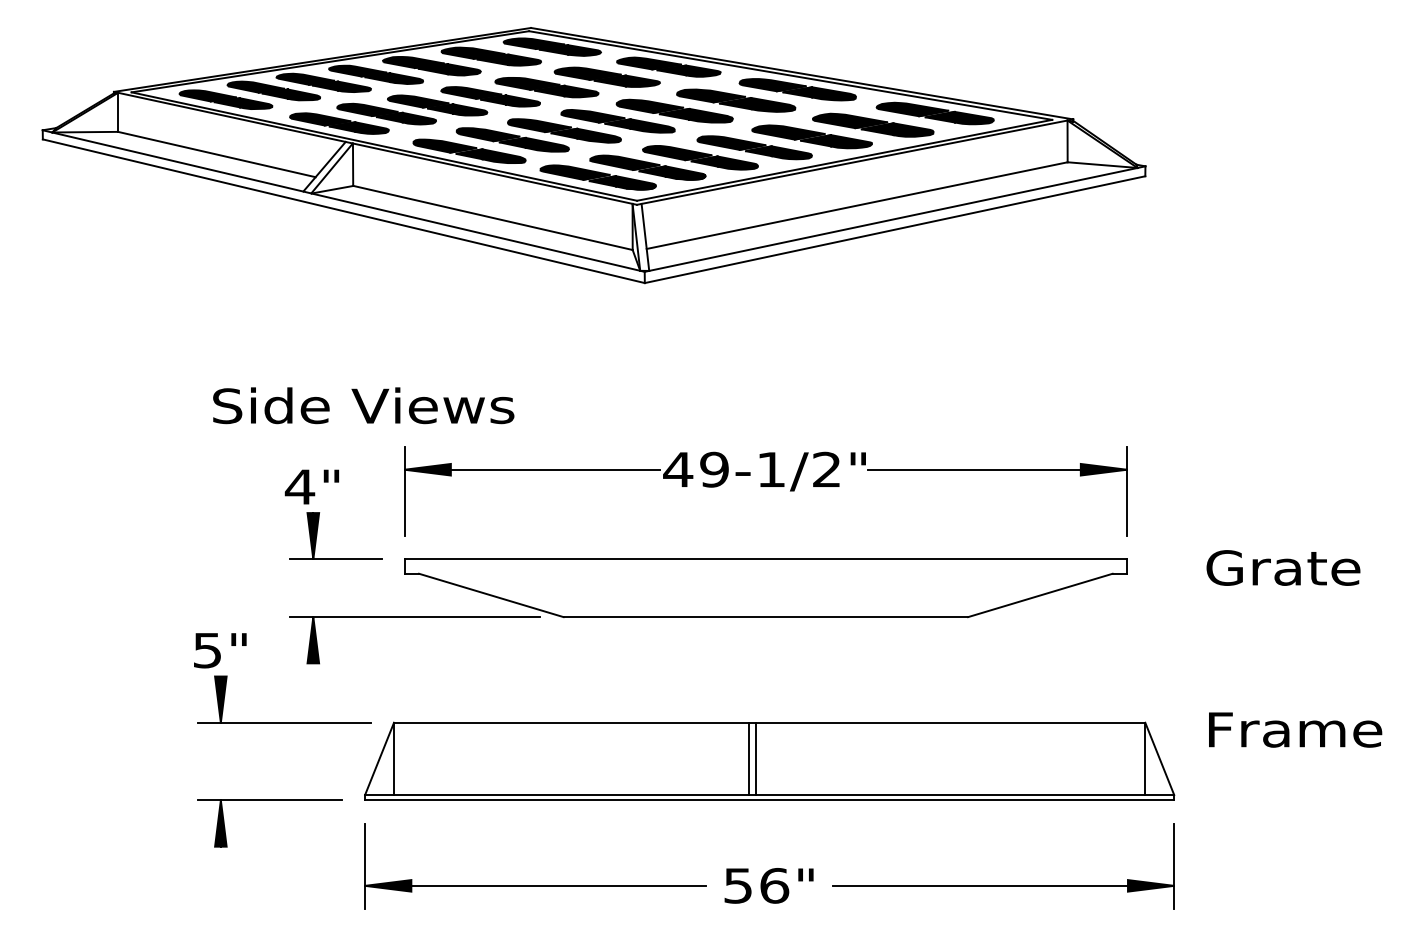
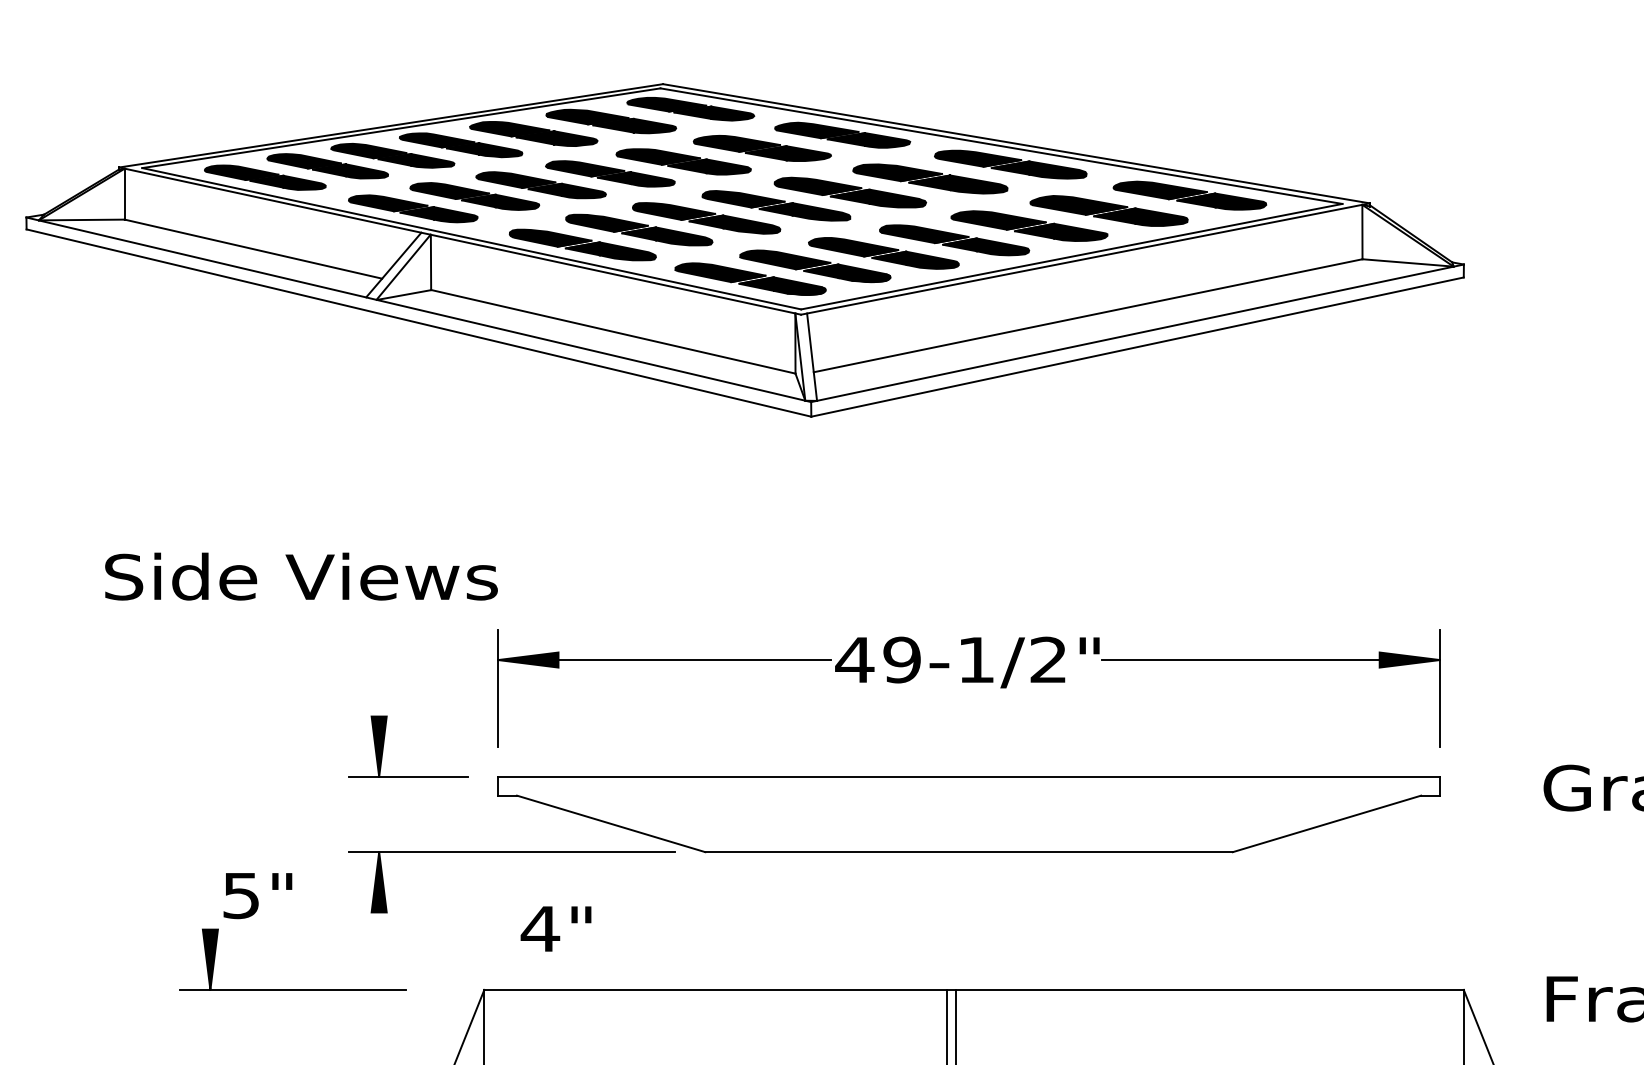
text: (363, 405) -> (301, 576), moved
text: (311, 486) -> (555, 928), moved
part: (284, 722) -> (293, 989), moved

